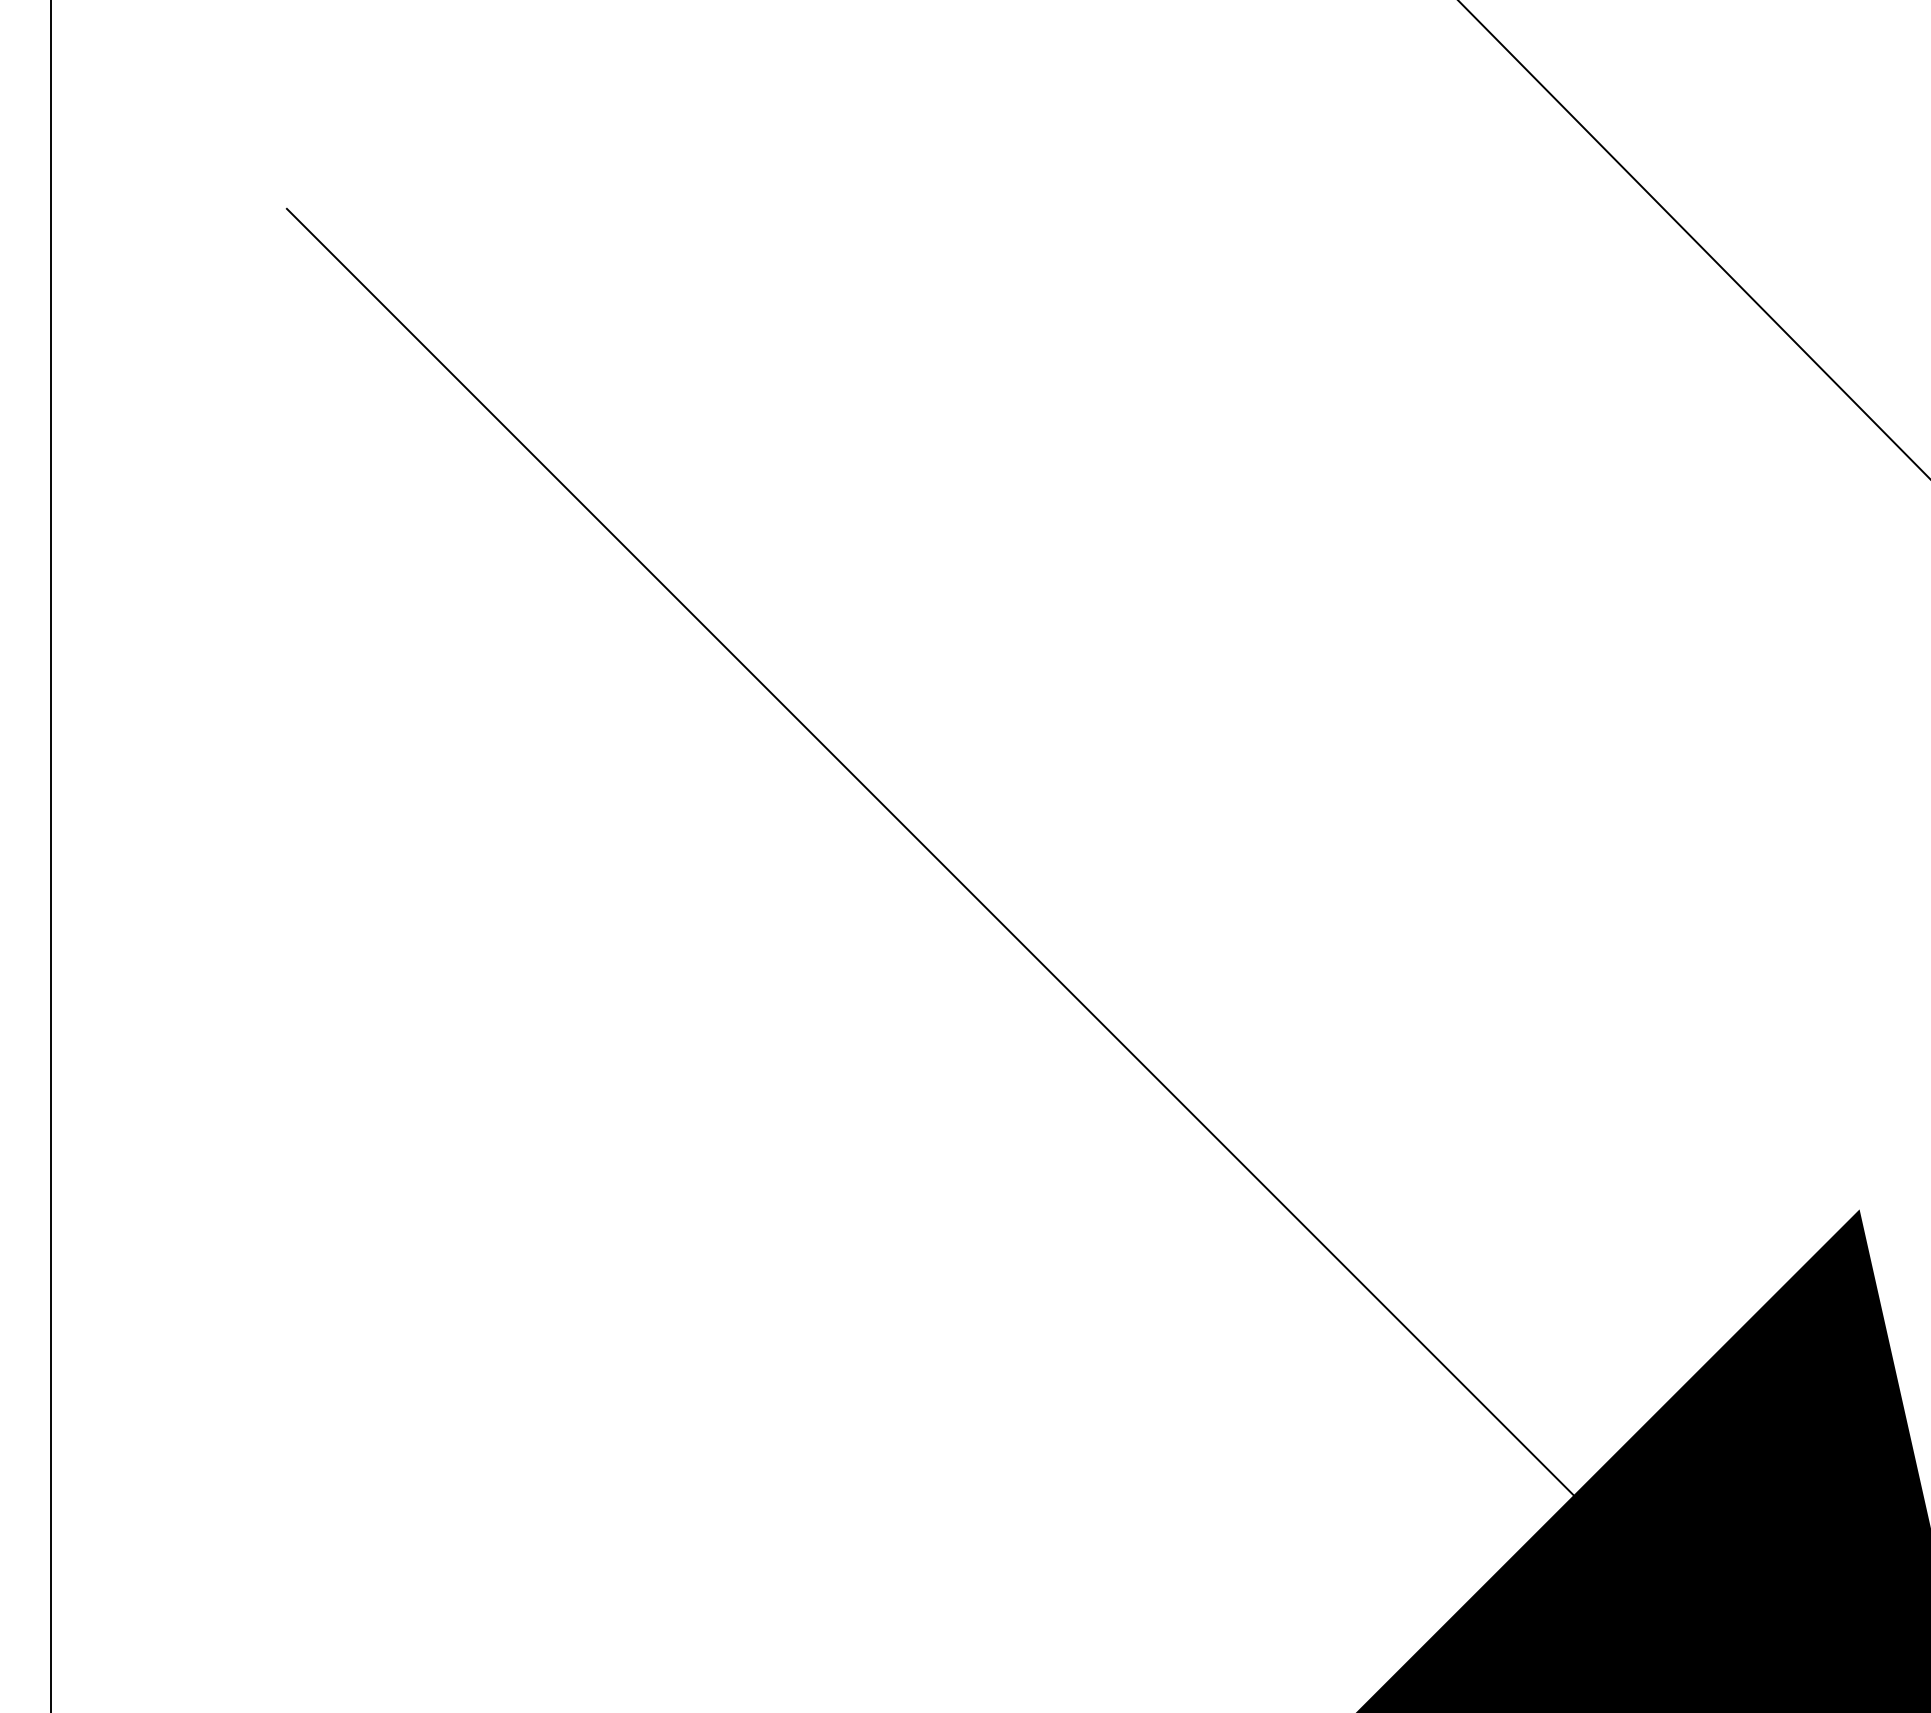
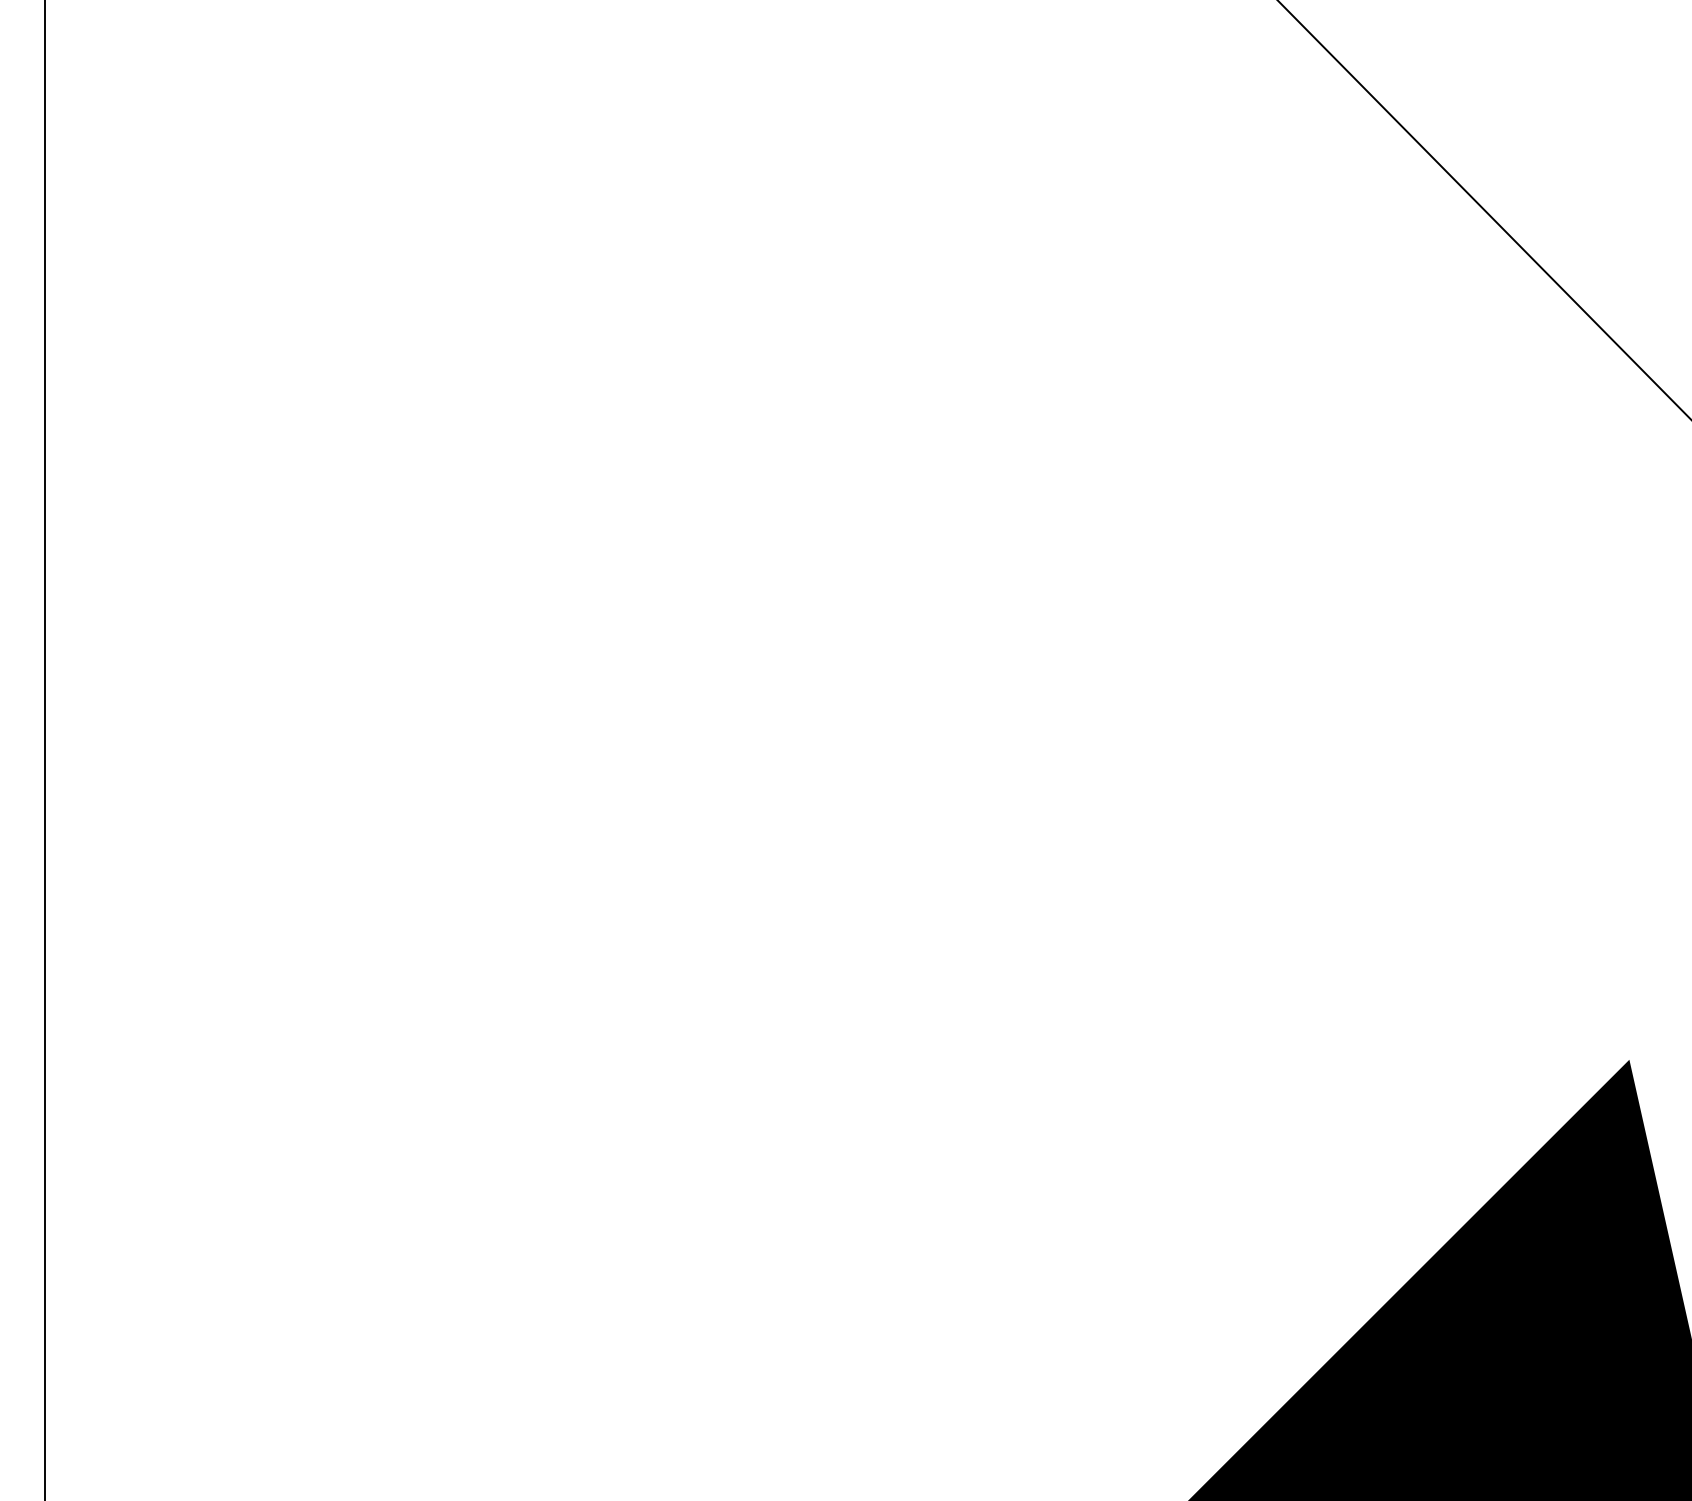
line: (929, 851) -> (814, 746), removed

